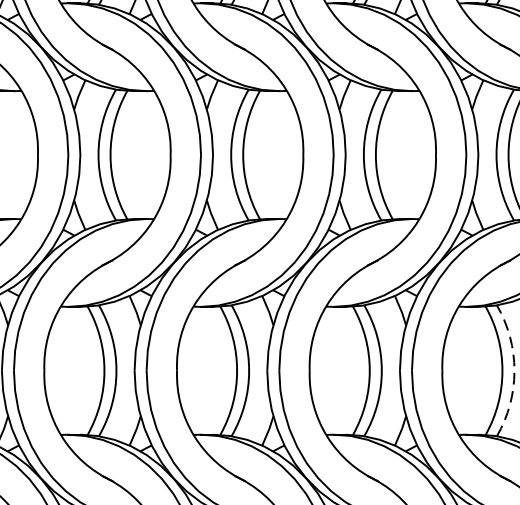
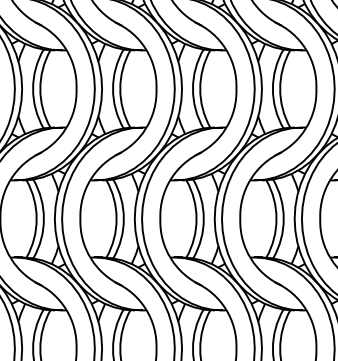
arc: (514, 369) -> (283, 218), dashed -> solid

